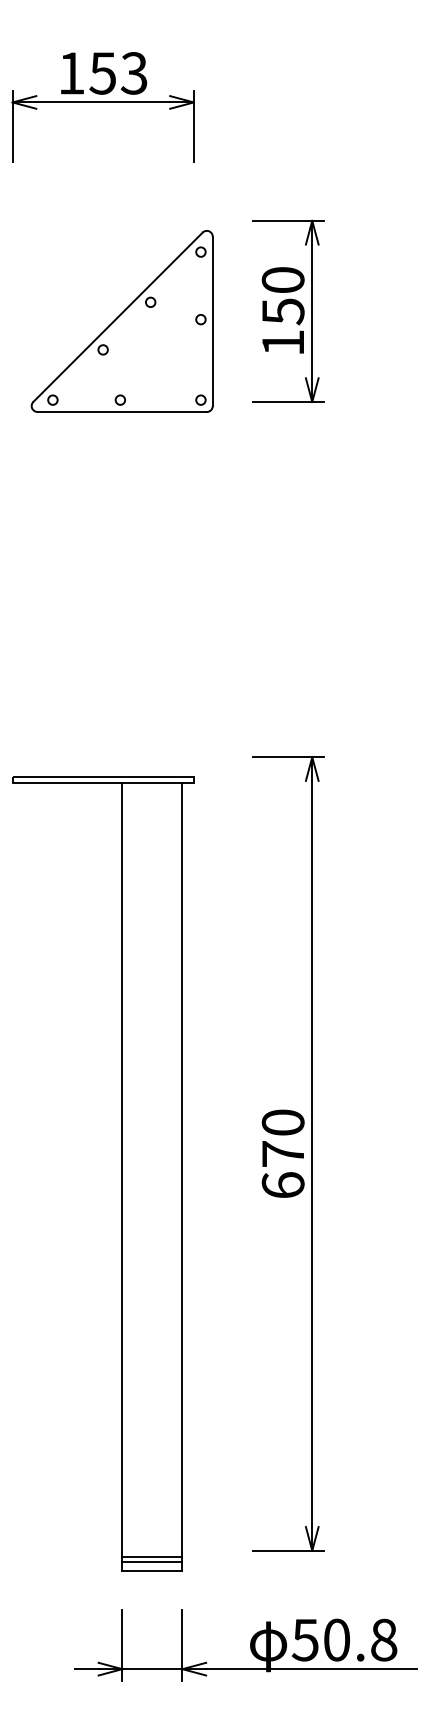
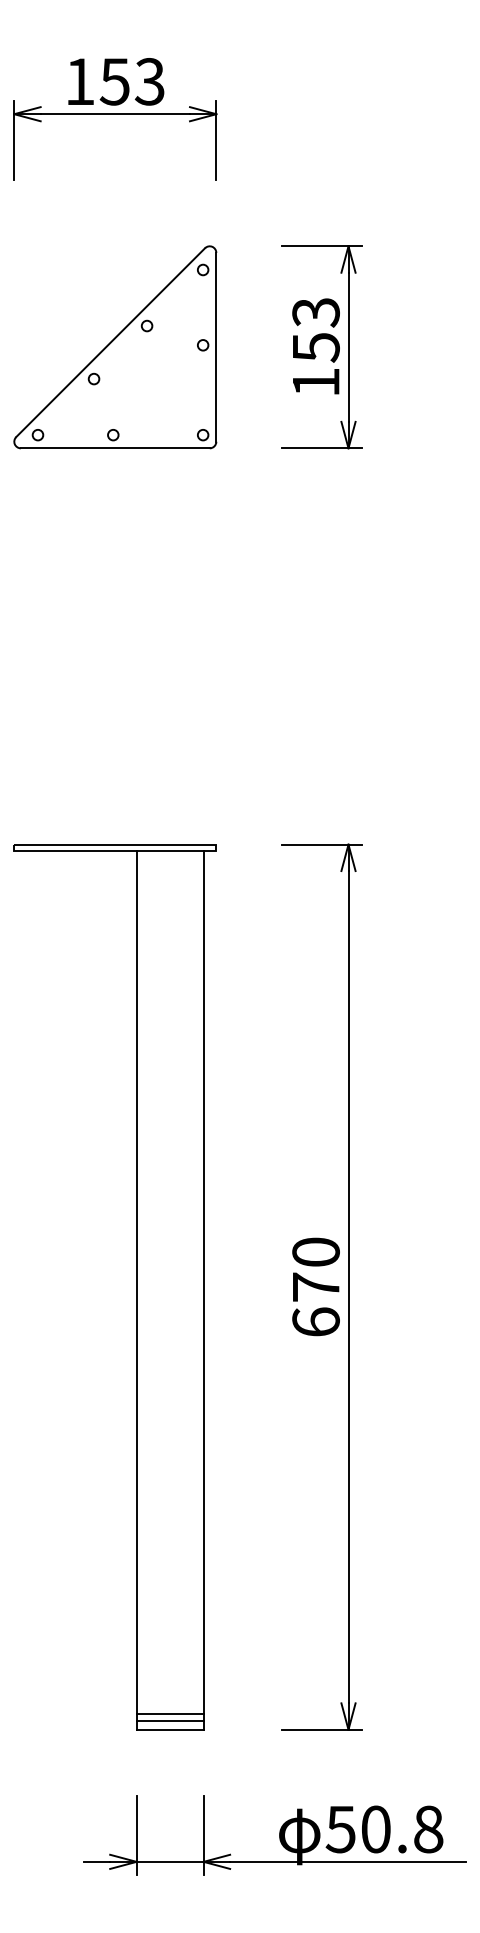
text: (282, 280) -> (315, 312), 150 -> 153
part: (121, 321) -> (114, 347), moved
part: (121, 1173) -> (135, 1286), moved

